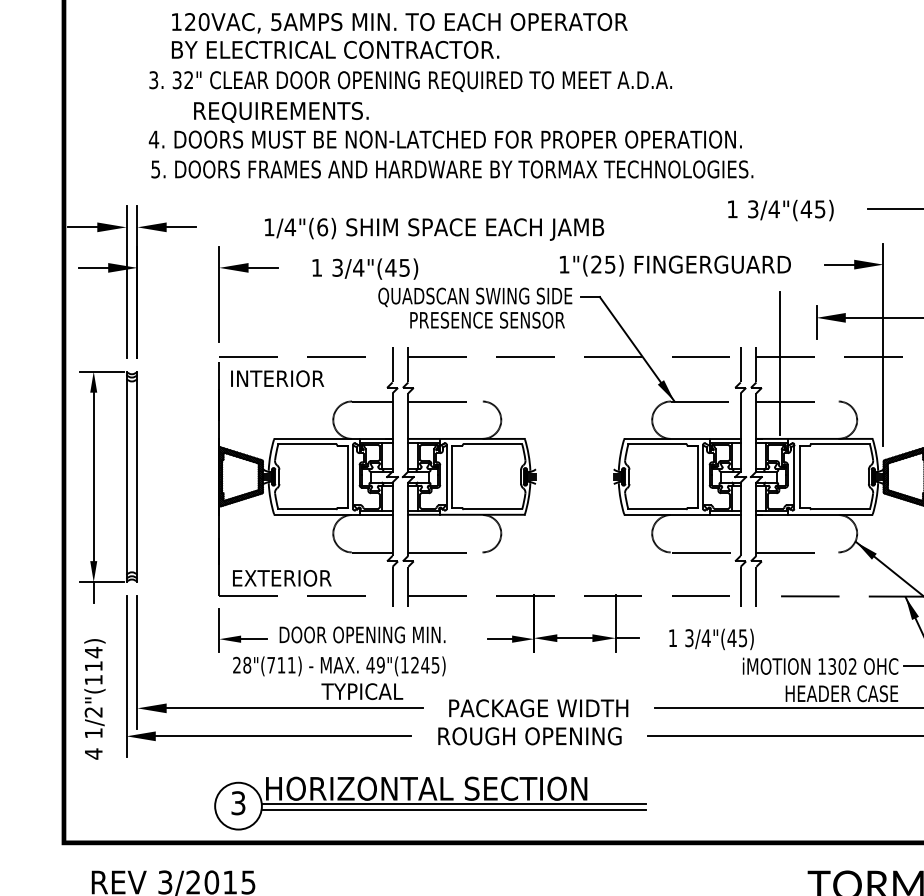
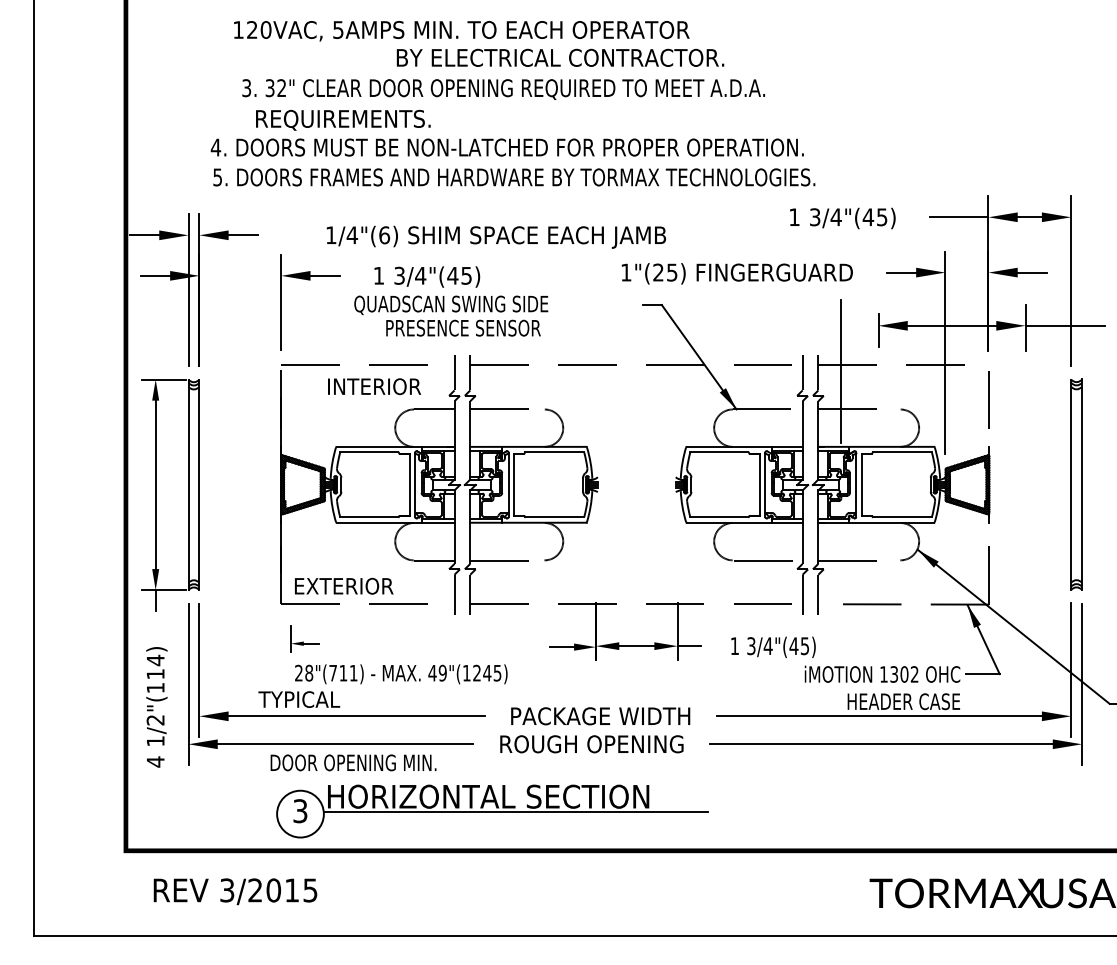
text: (335, 49) -> (560, 57), moved
text: (410, 81) -> (503, 89), moved
text: (475, 307) -> (451, 315), moved
text: (277, 378) -> (374, 386), moved
part: (242, 630) -> (304, 638), size x0.6
text: (362, 634) -> (353, 762), moved
text: (362, 691) -> (299, 699), moved
line: (454, 809) -> (516, 817), removed

